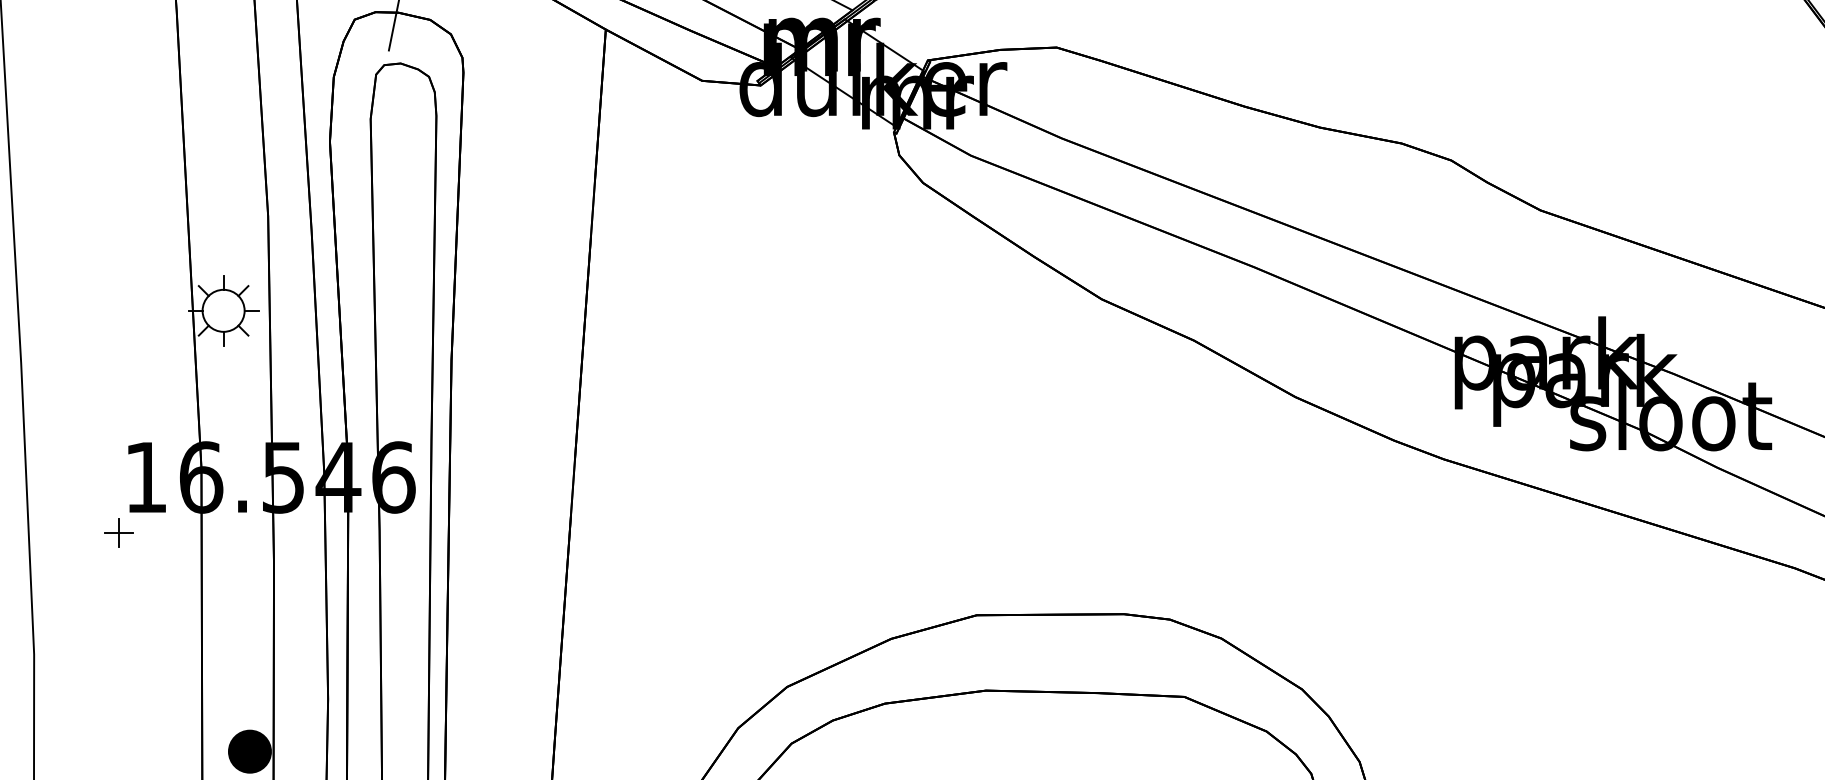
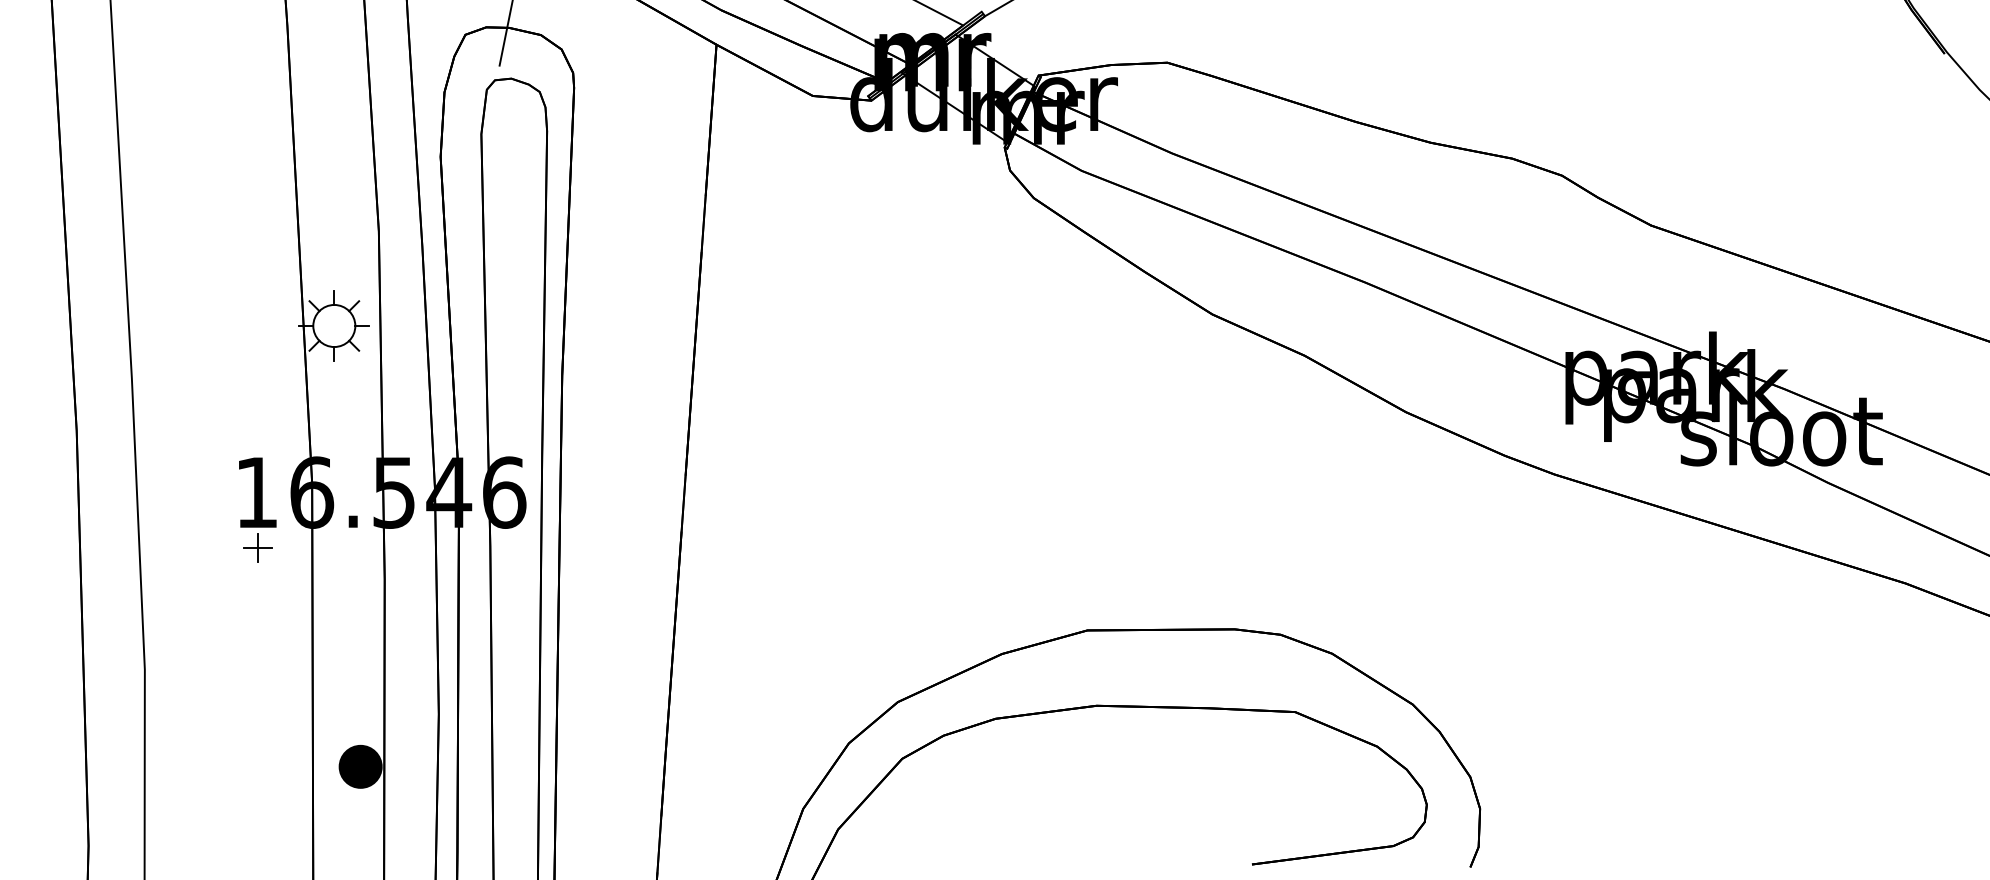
part: (118, 532) -> (257, 547), moved

